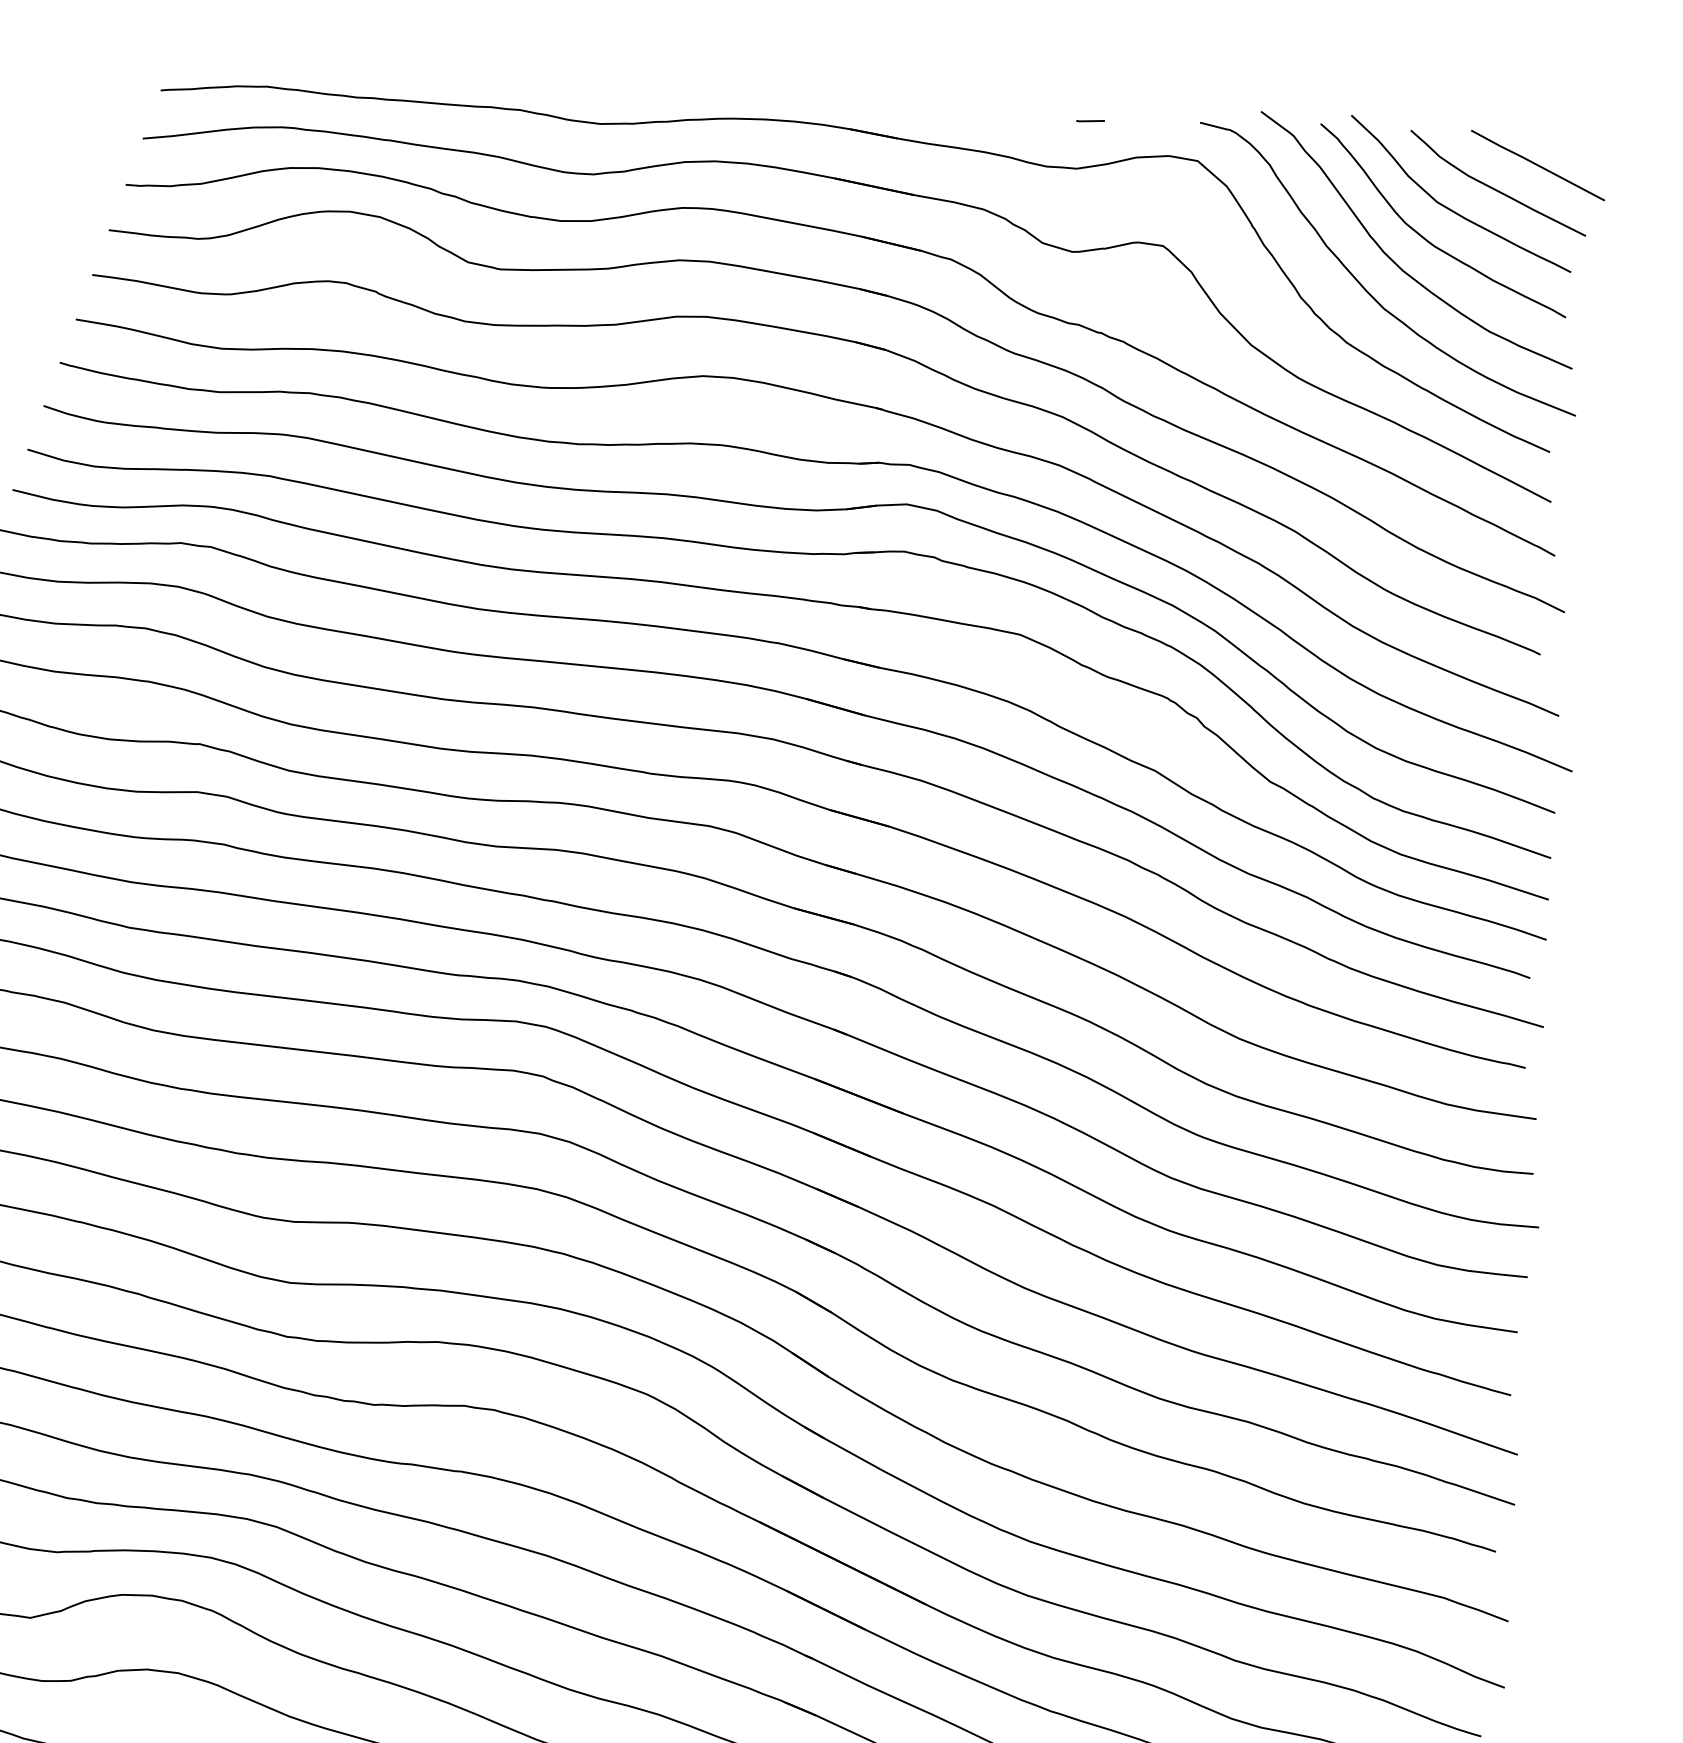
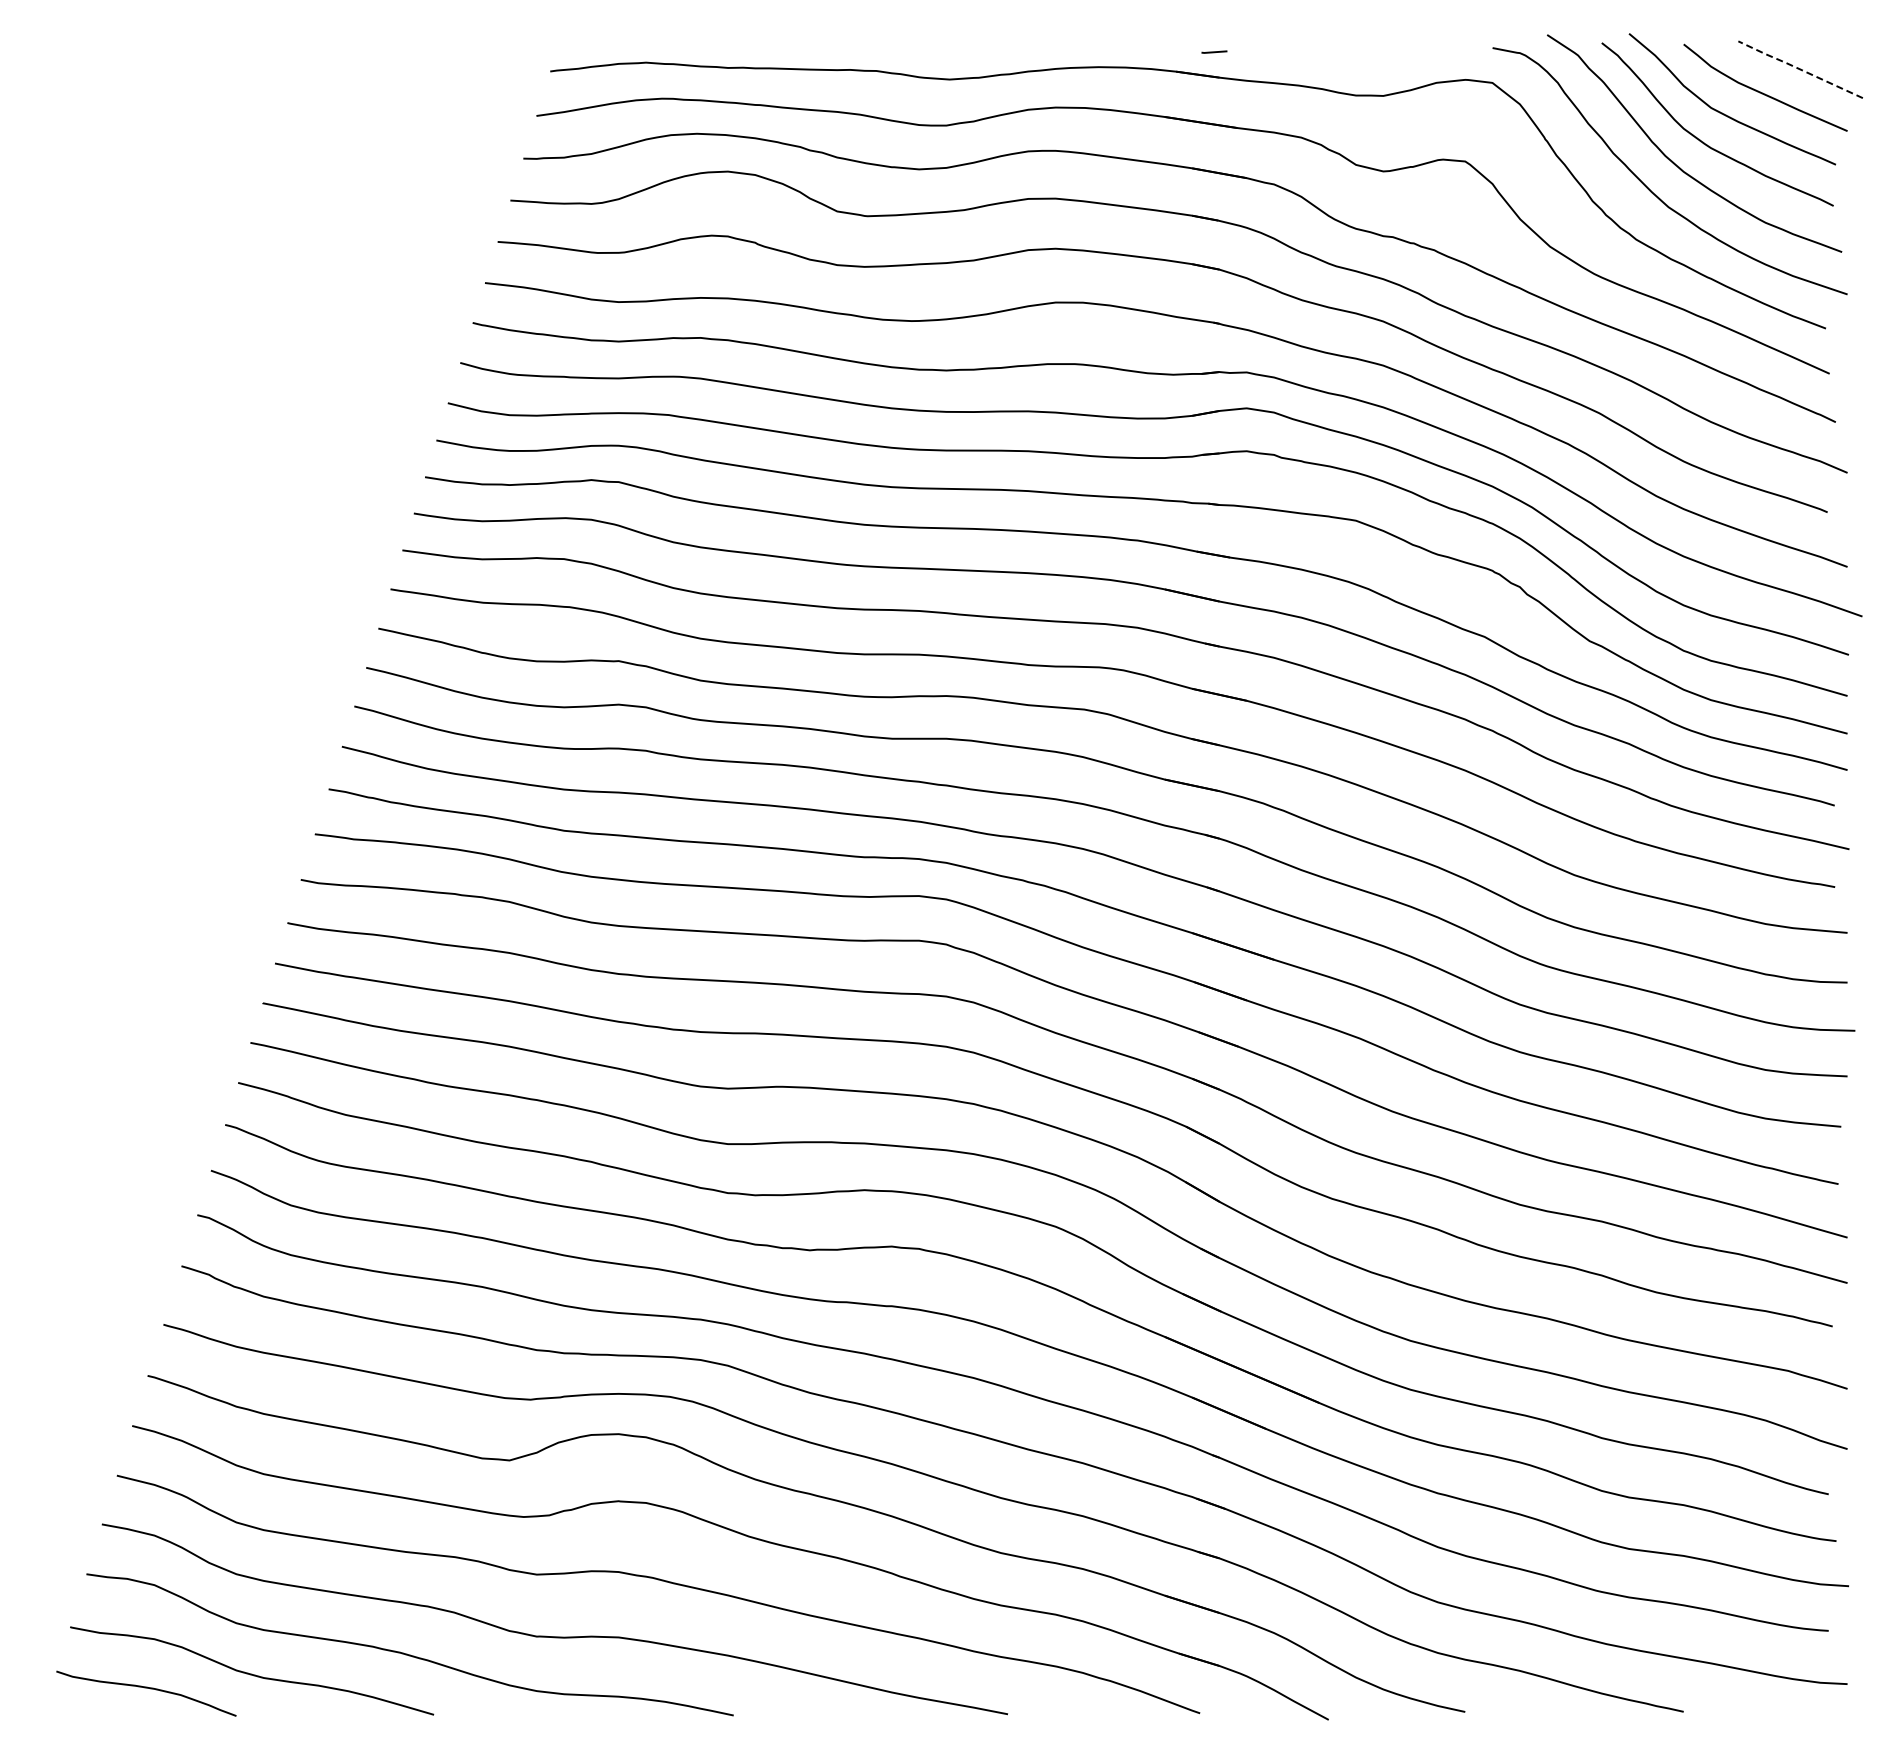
line: (1090, 120) -> (1214, 51), moved
line: (1536, 165) -> (1799, 69), solid -> dashed

